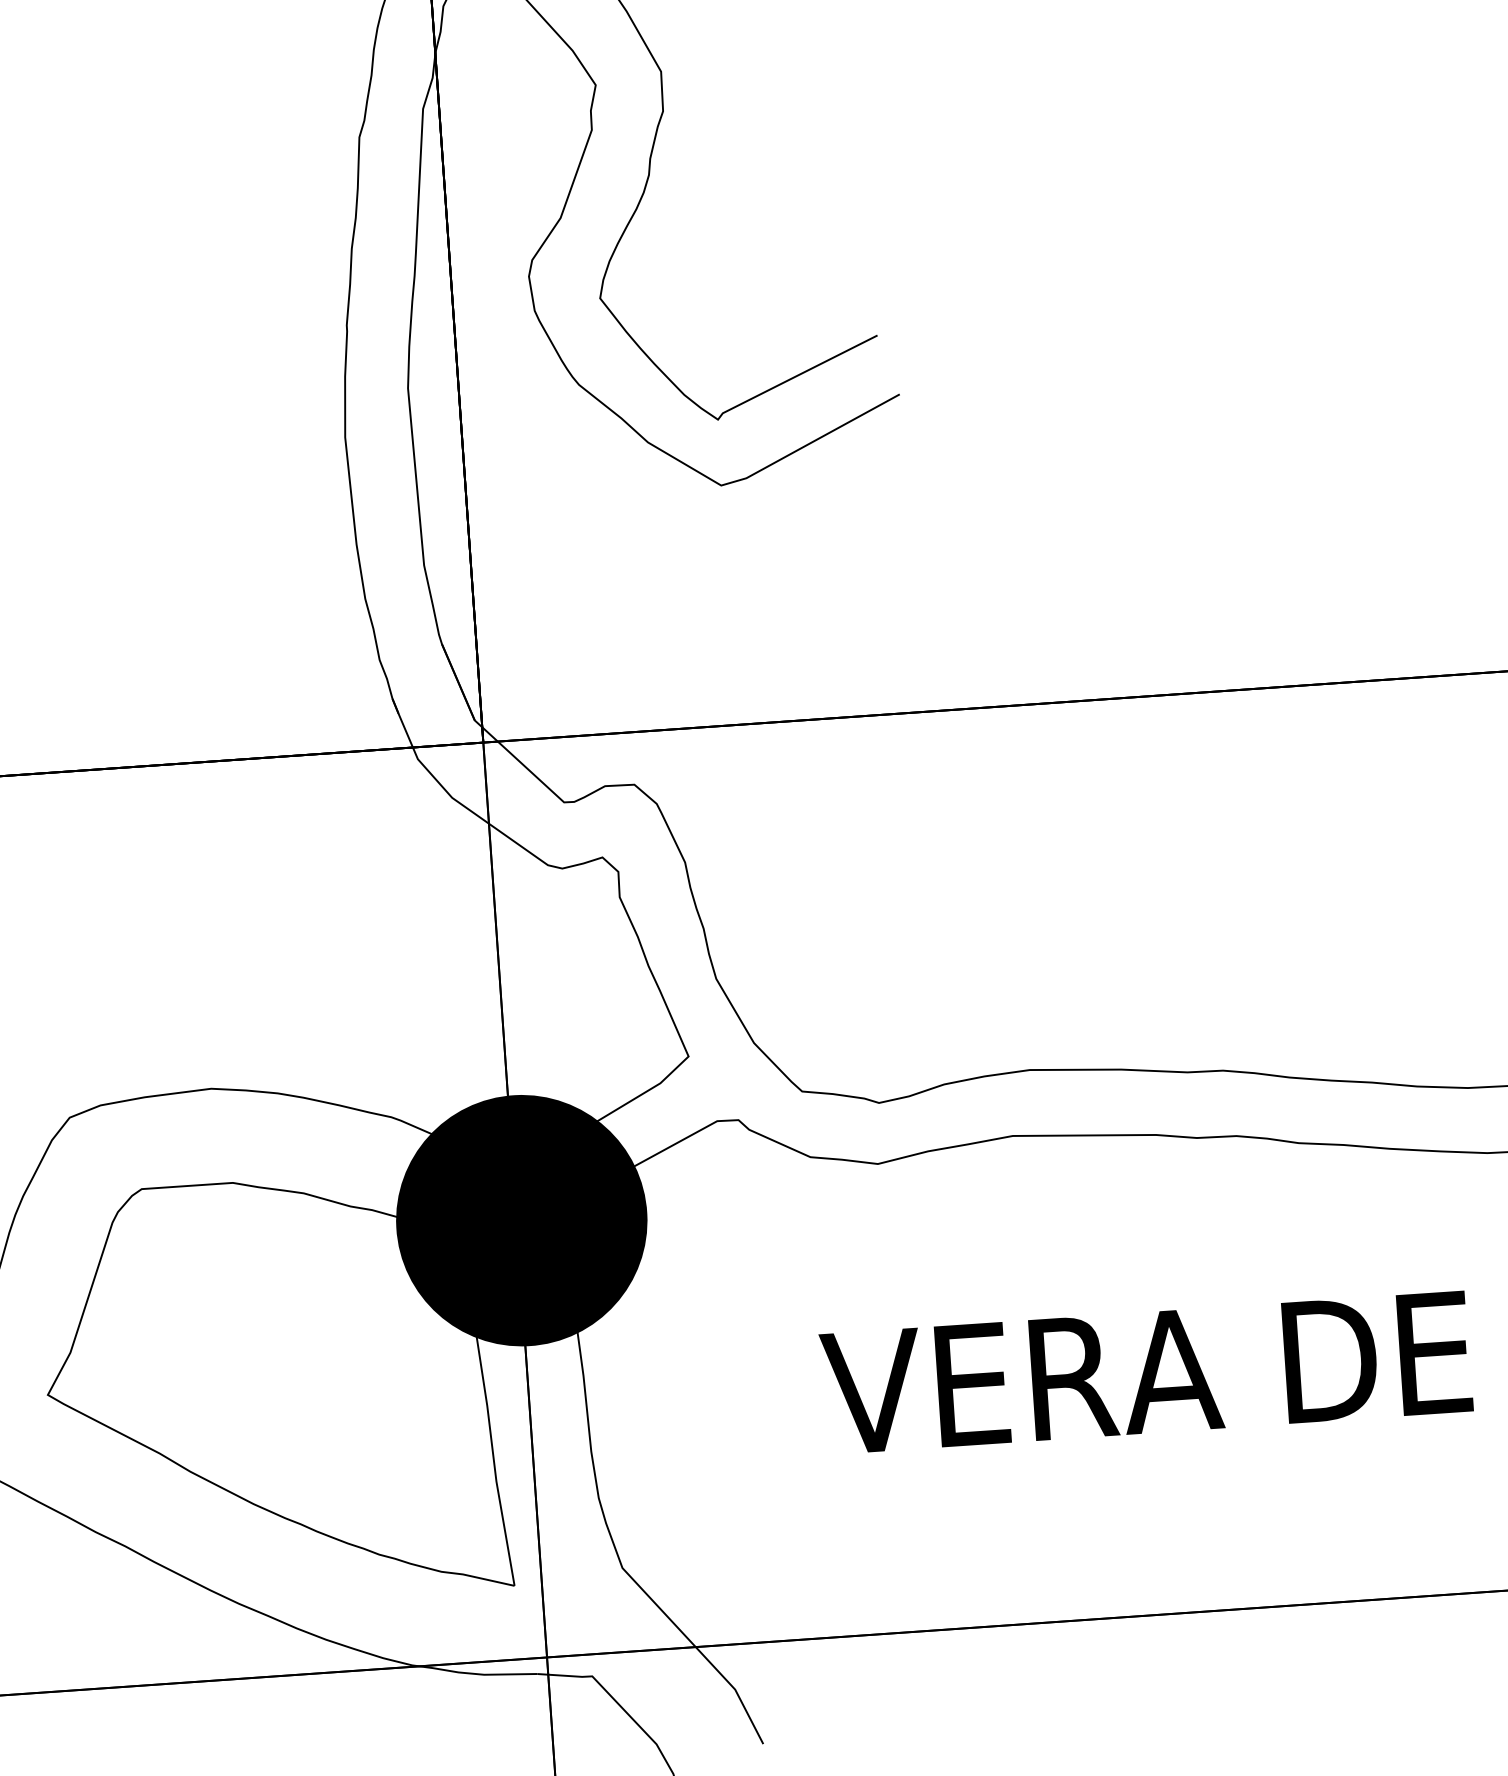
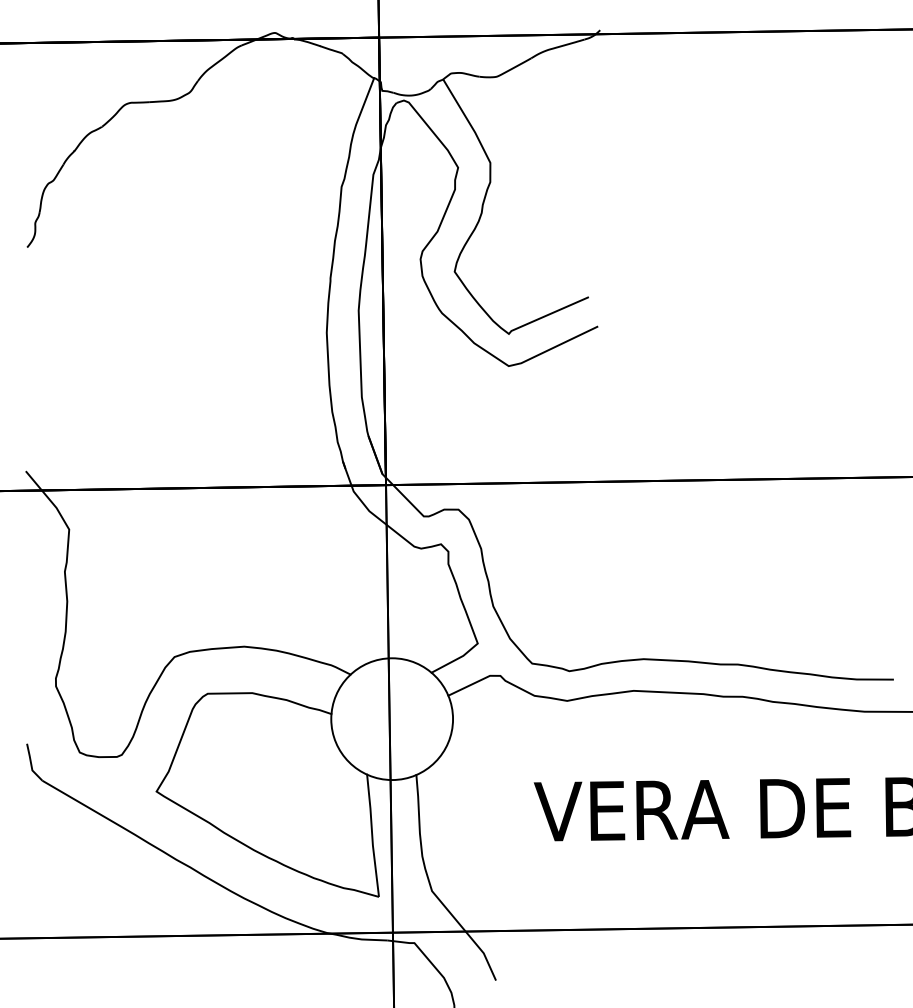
fill: (522, 1221) -> (392, 719), removed
fill: (522, 1221) -> (392, 719), removed

